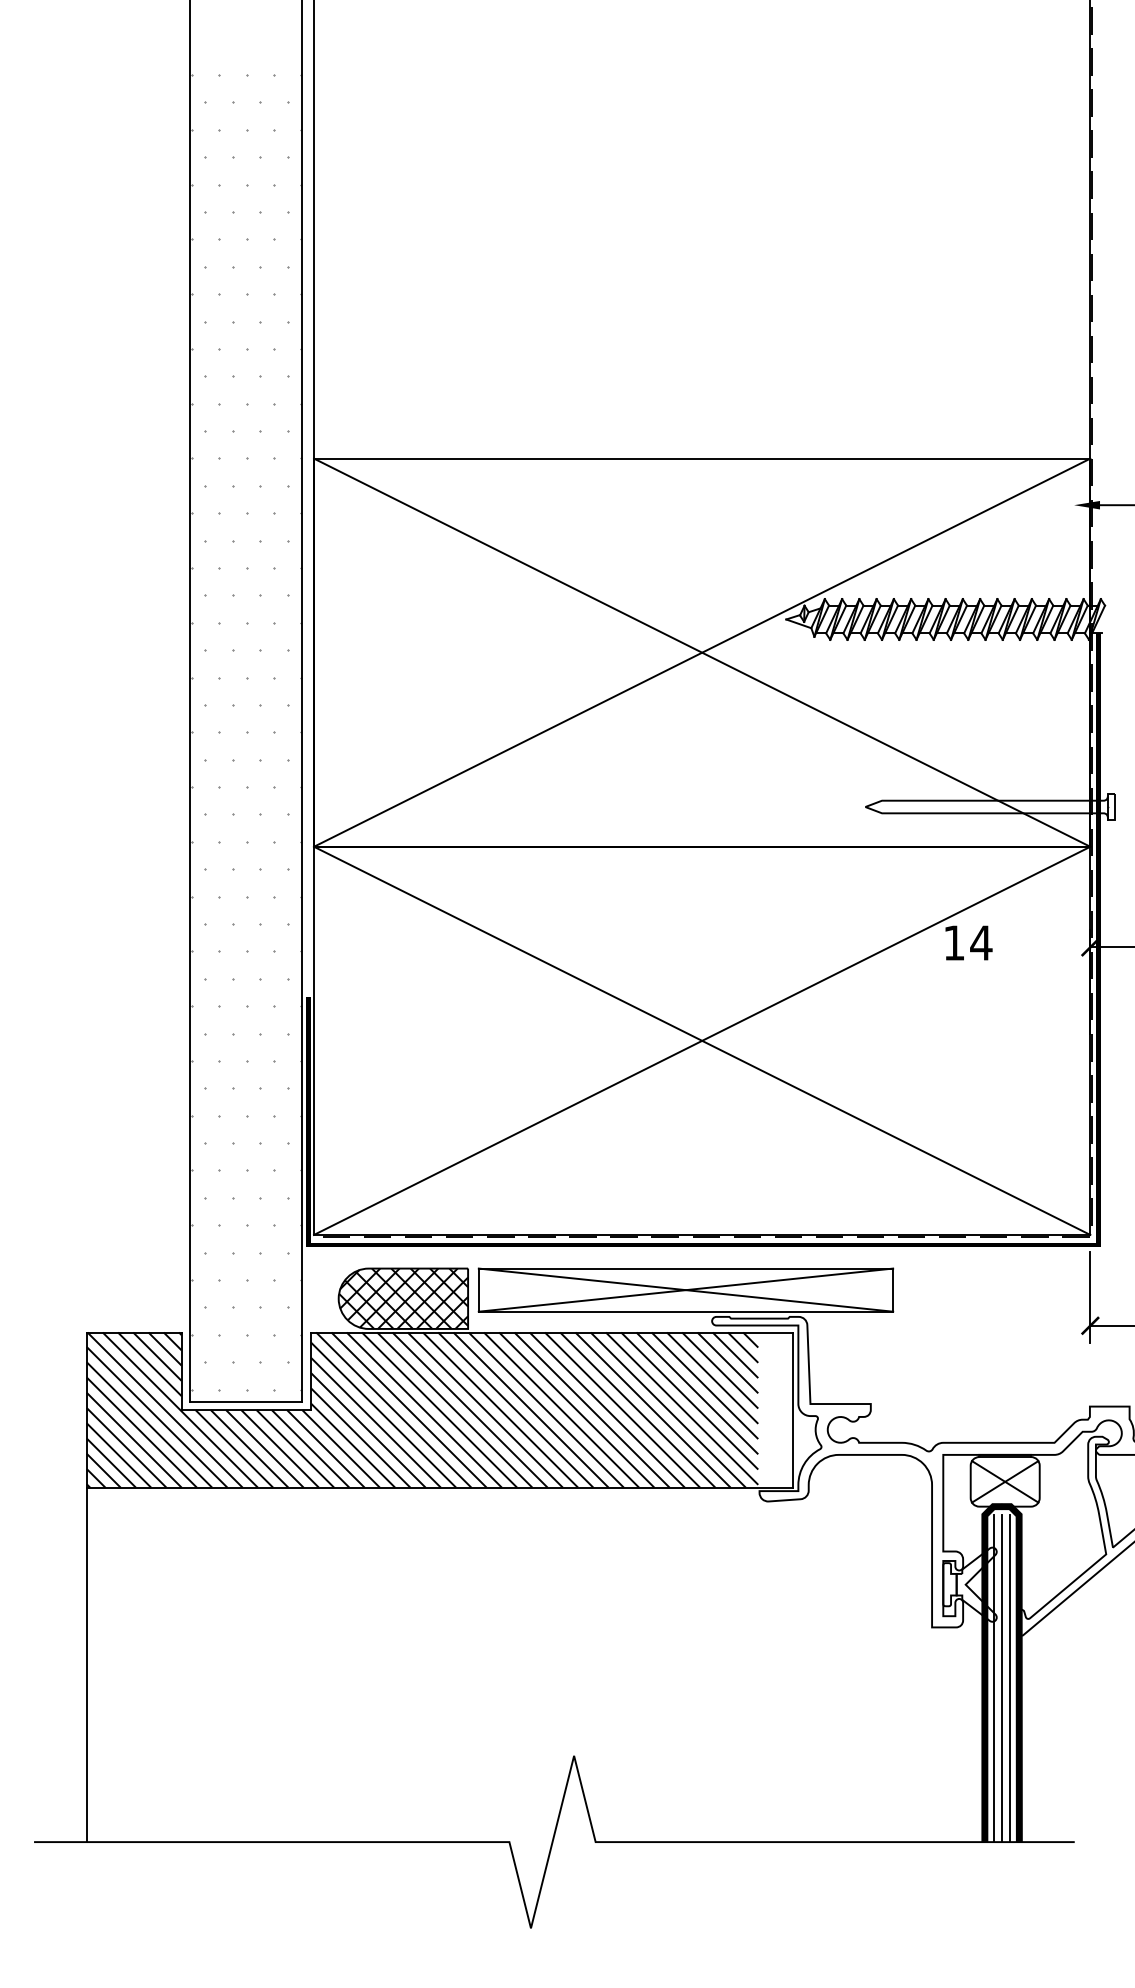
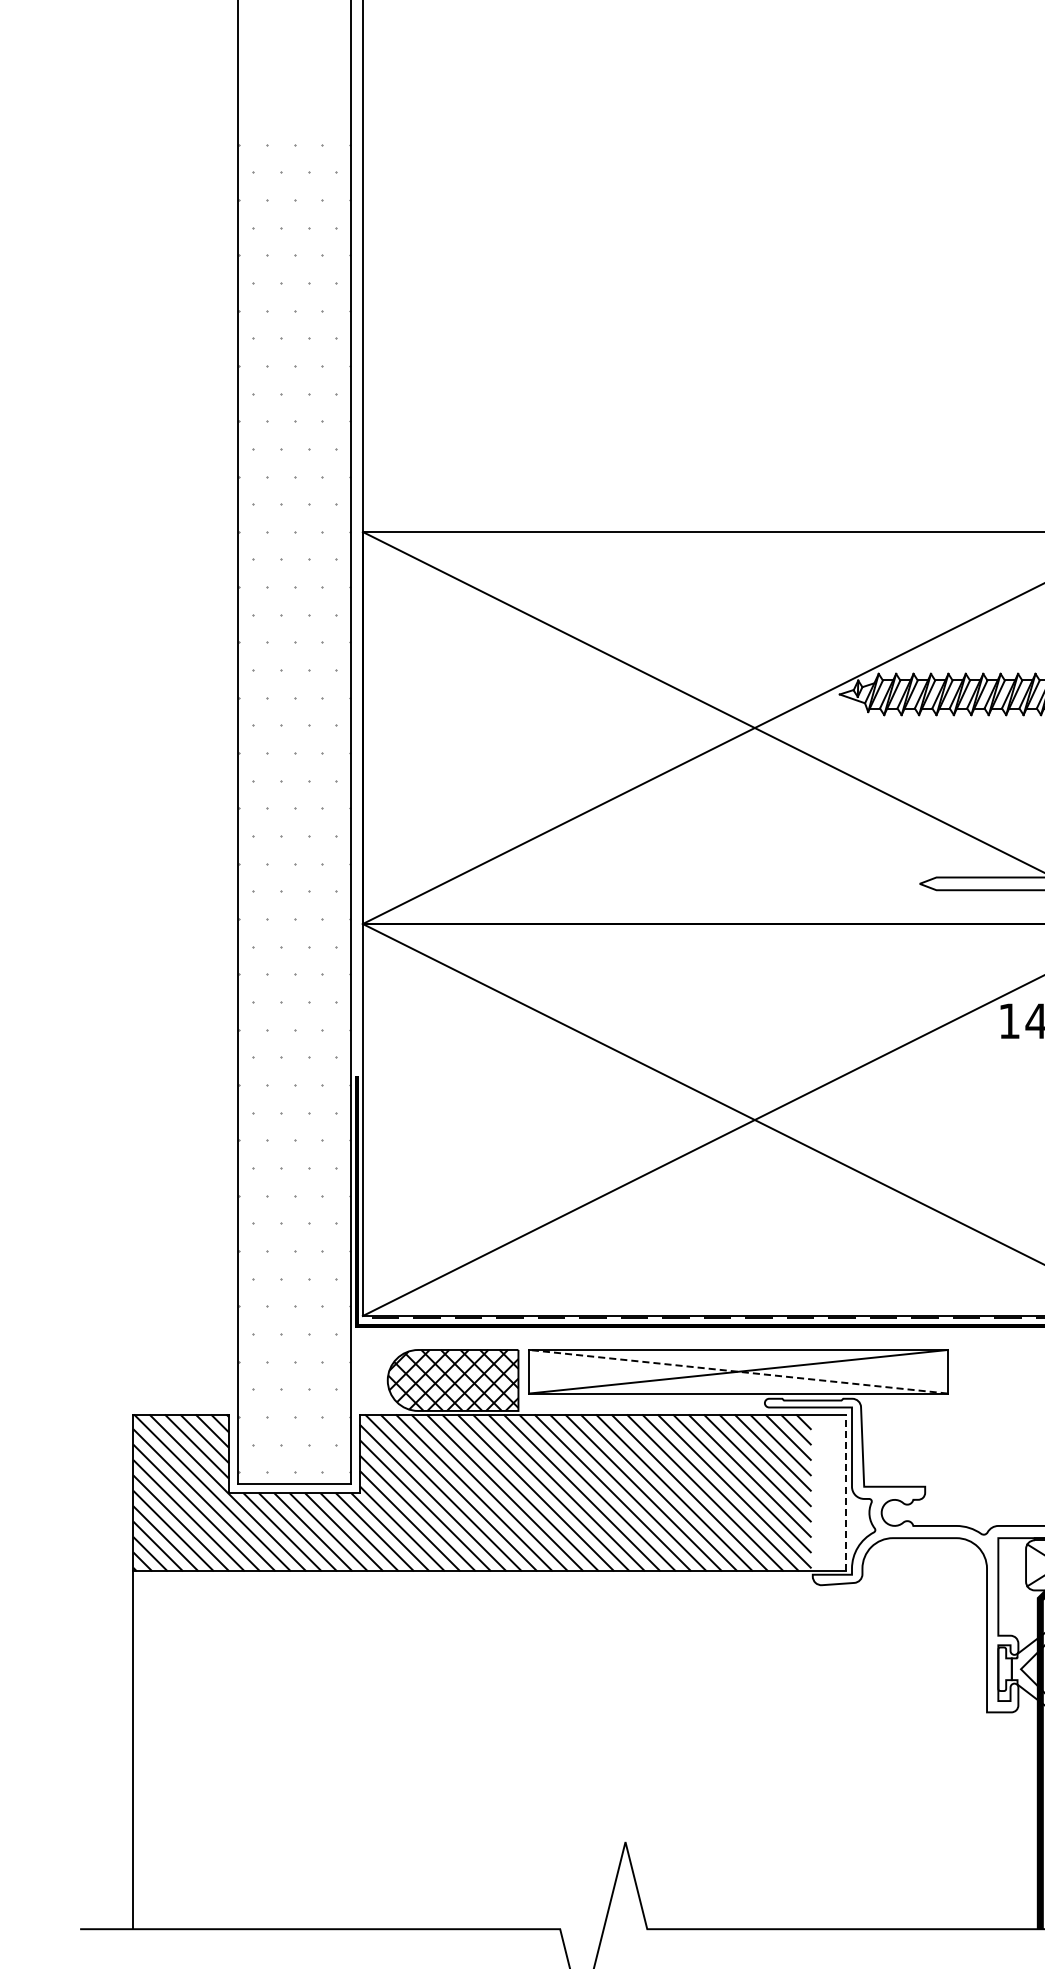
line: (685, 1290) -> (738, 1372), solid -> dashed
line: (792, 1410) -> (846, 1493), solid -> dashed

